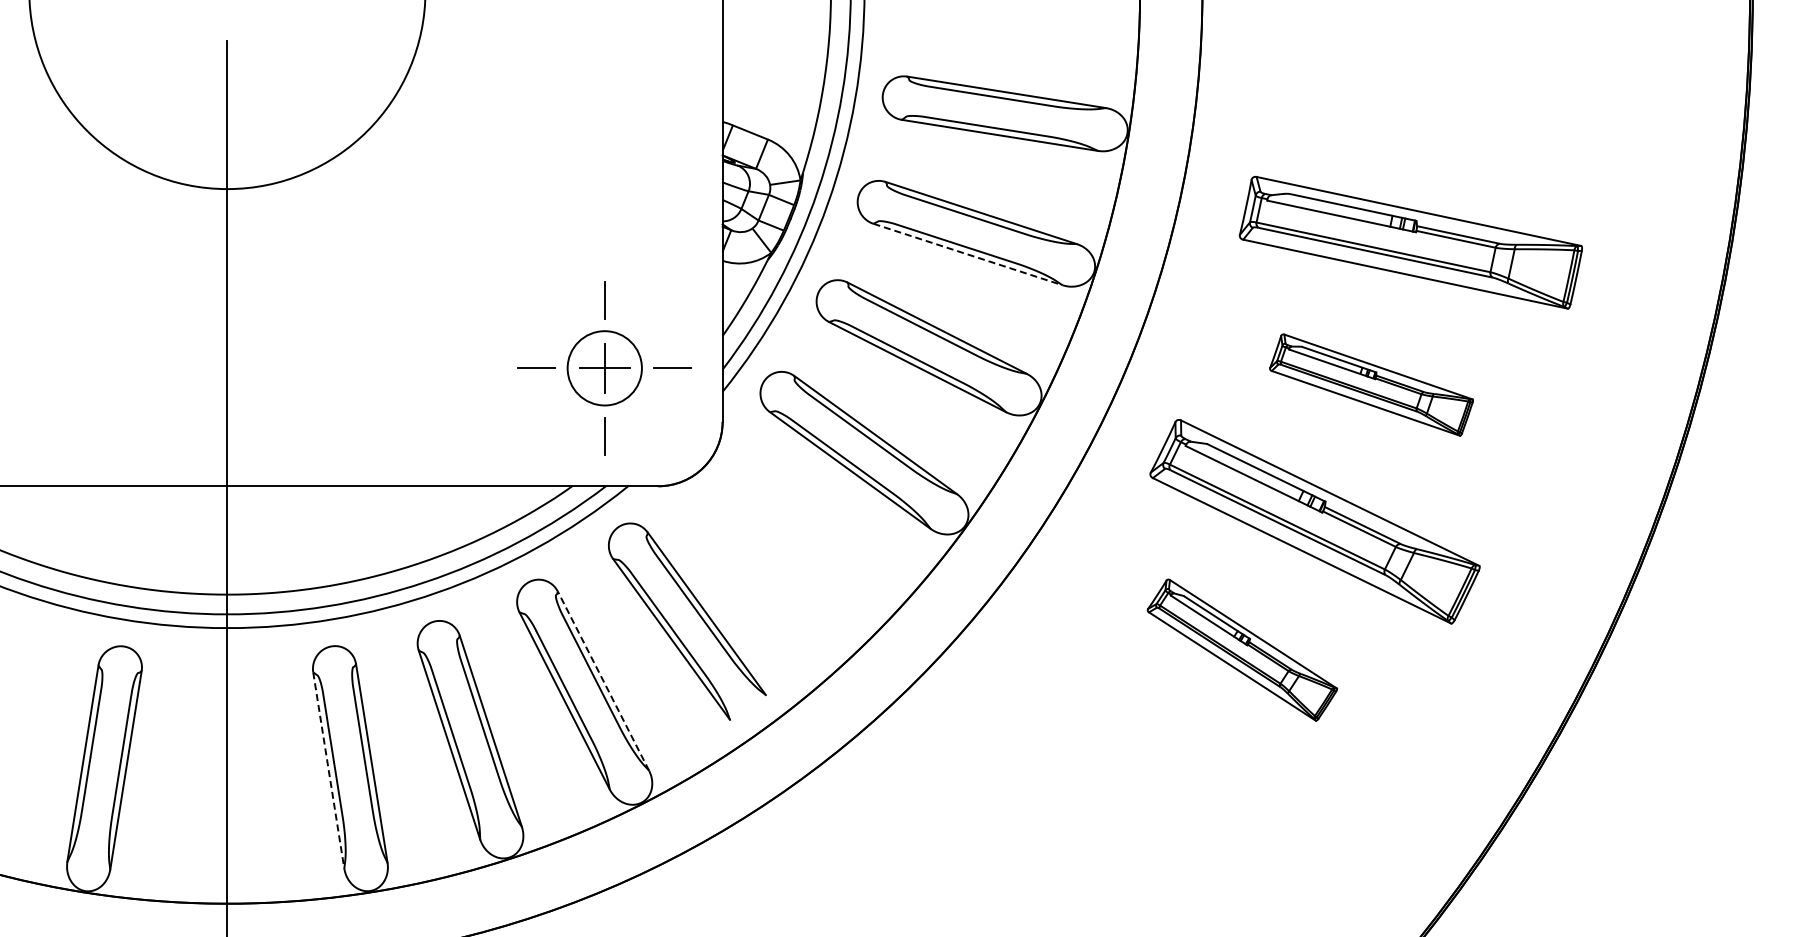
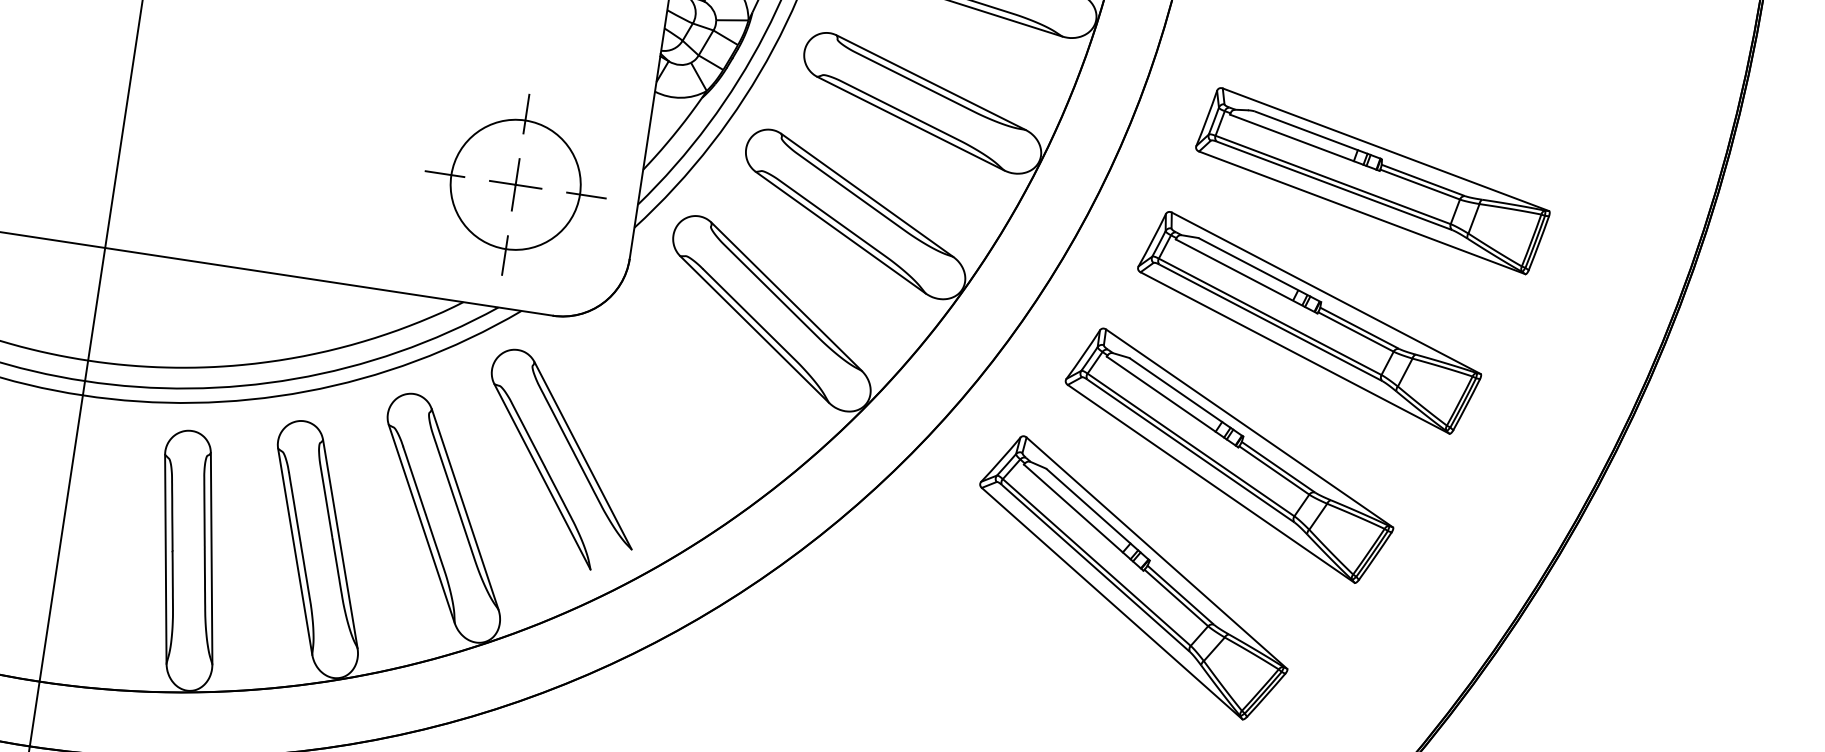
line: (968, 254) -> (911, 123), dashed -> solid
circle: (604, 368) -> (515, 184), size x1.67
part: (1371, 384) -> (1309, 322), size x1.67
part: (1242, 649) -> (1133, 577), size x1.67
line: (603, 680) -> (465, 508), dashed -> solid
line: (328, 771) -> (165, 560), dashed -> solid

